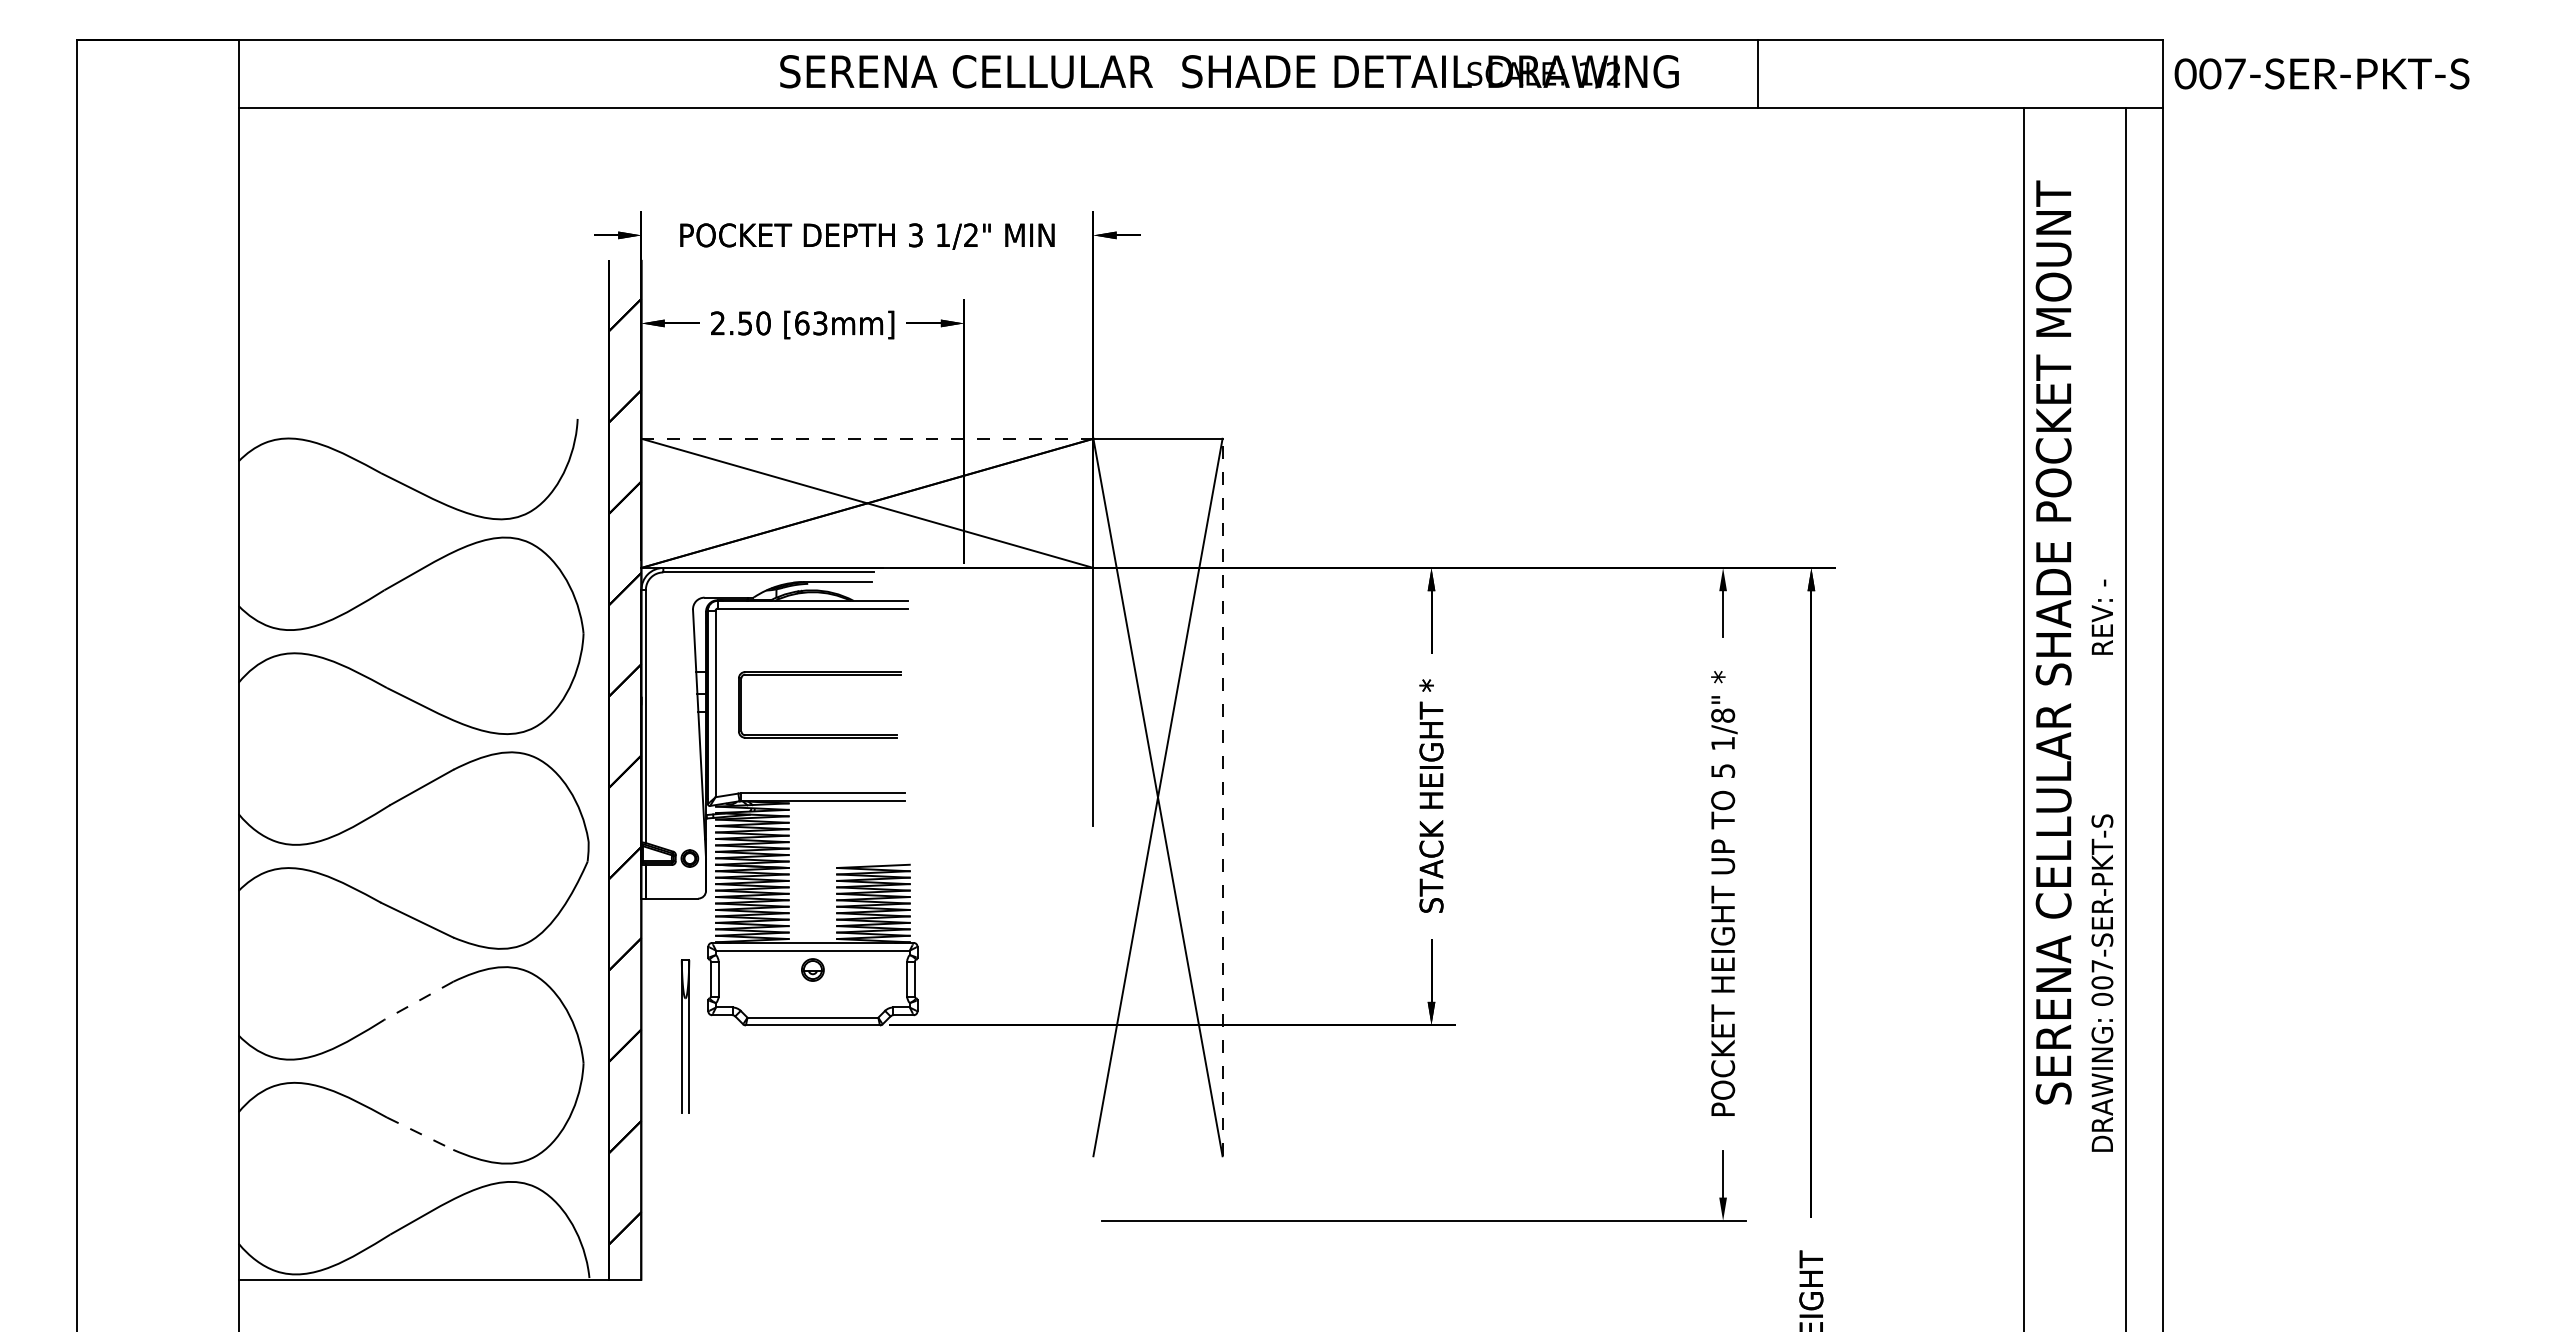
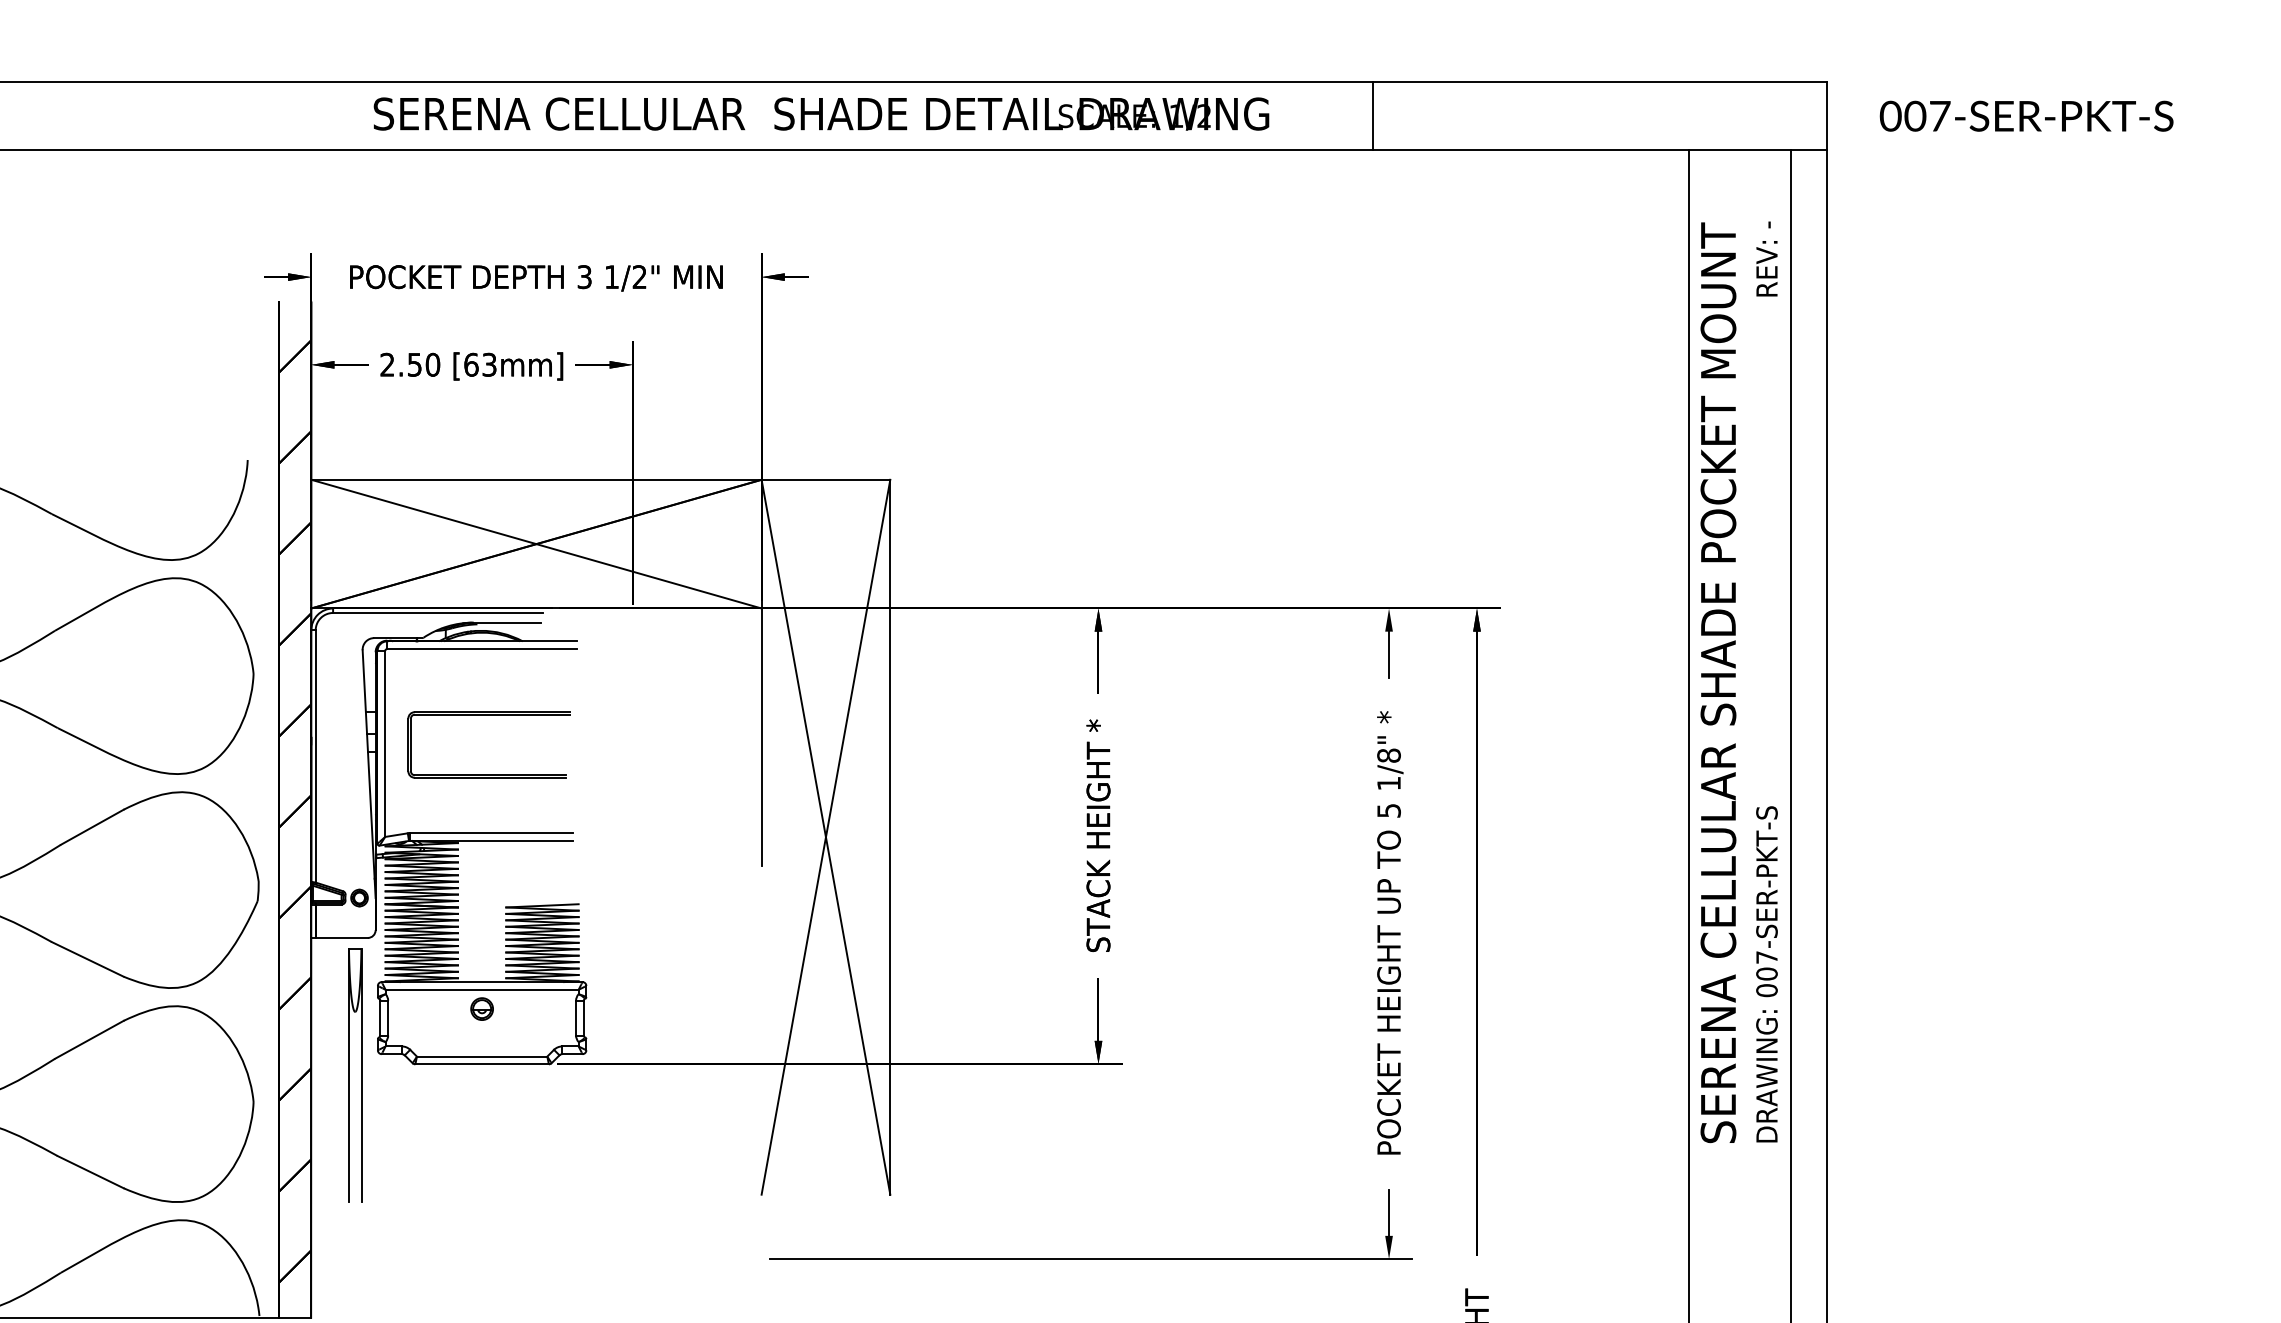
text: (1229, 71) -> (821, 113), moved
line: (1758, 73) -> (1373, 115), moved
text: (2321, 73) -> (2026, 115), moved
line: (867, 438) -> (536, 479), dashed -> solid
text: (2101, 616) -> (1766, 258), moved
line: (1222, 797) -> (890, 837), dashed -> solid
text: (2102, 982) -> (1767, 973), moved
line: (418, 1001) -> (89, 1040), dashed -> solid
part: (685, 1036) -> (355, 1075), size x1.67
line: (420, 1133) -> (91, 1172), dashed -> solid

